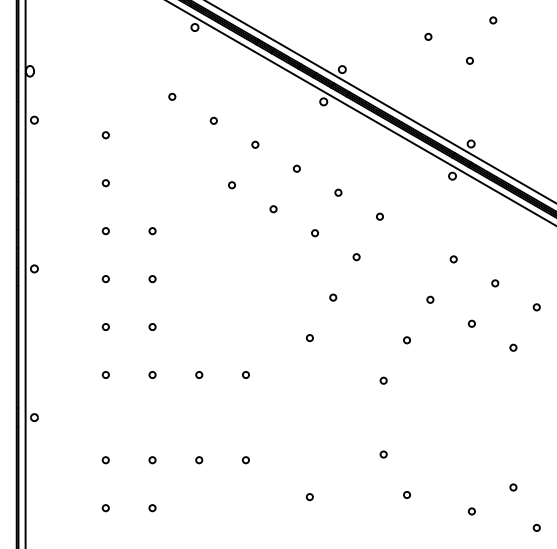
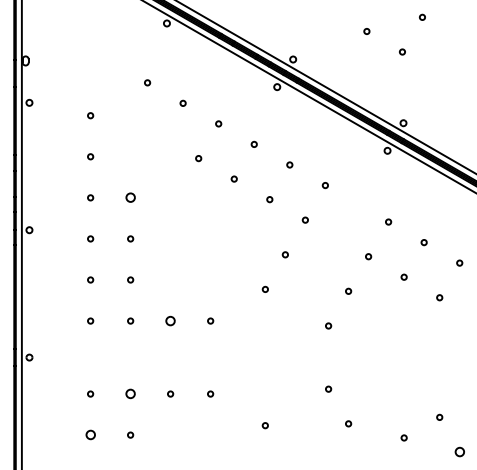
circle: (152, 231) -> (130, 198), size x1.6
circle: (199, 374) -> (170, 320), size x1.6
circle: (152, 460) -> (130, 394), size x1.6
circle: (105, 508) -> (90, 435), size x1.6
circle: (536, 527) -> (459, 451), size x1.6

